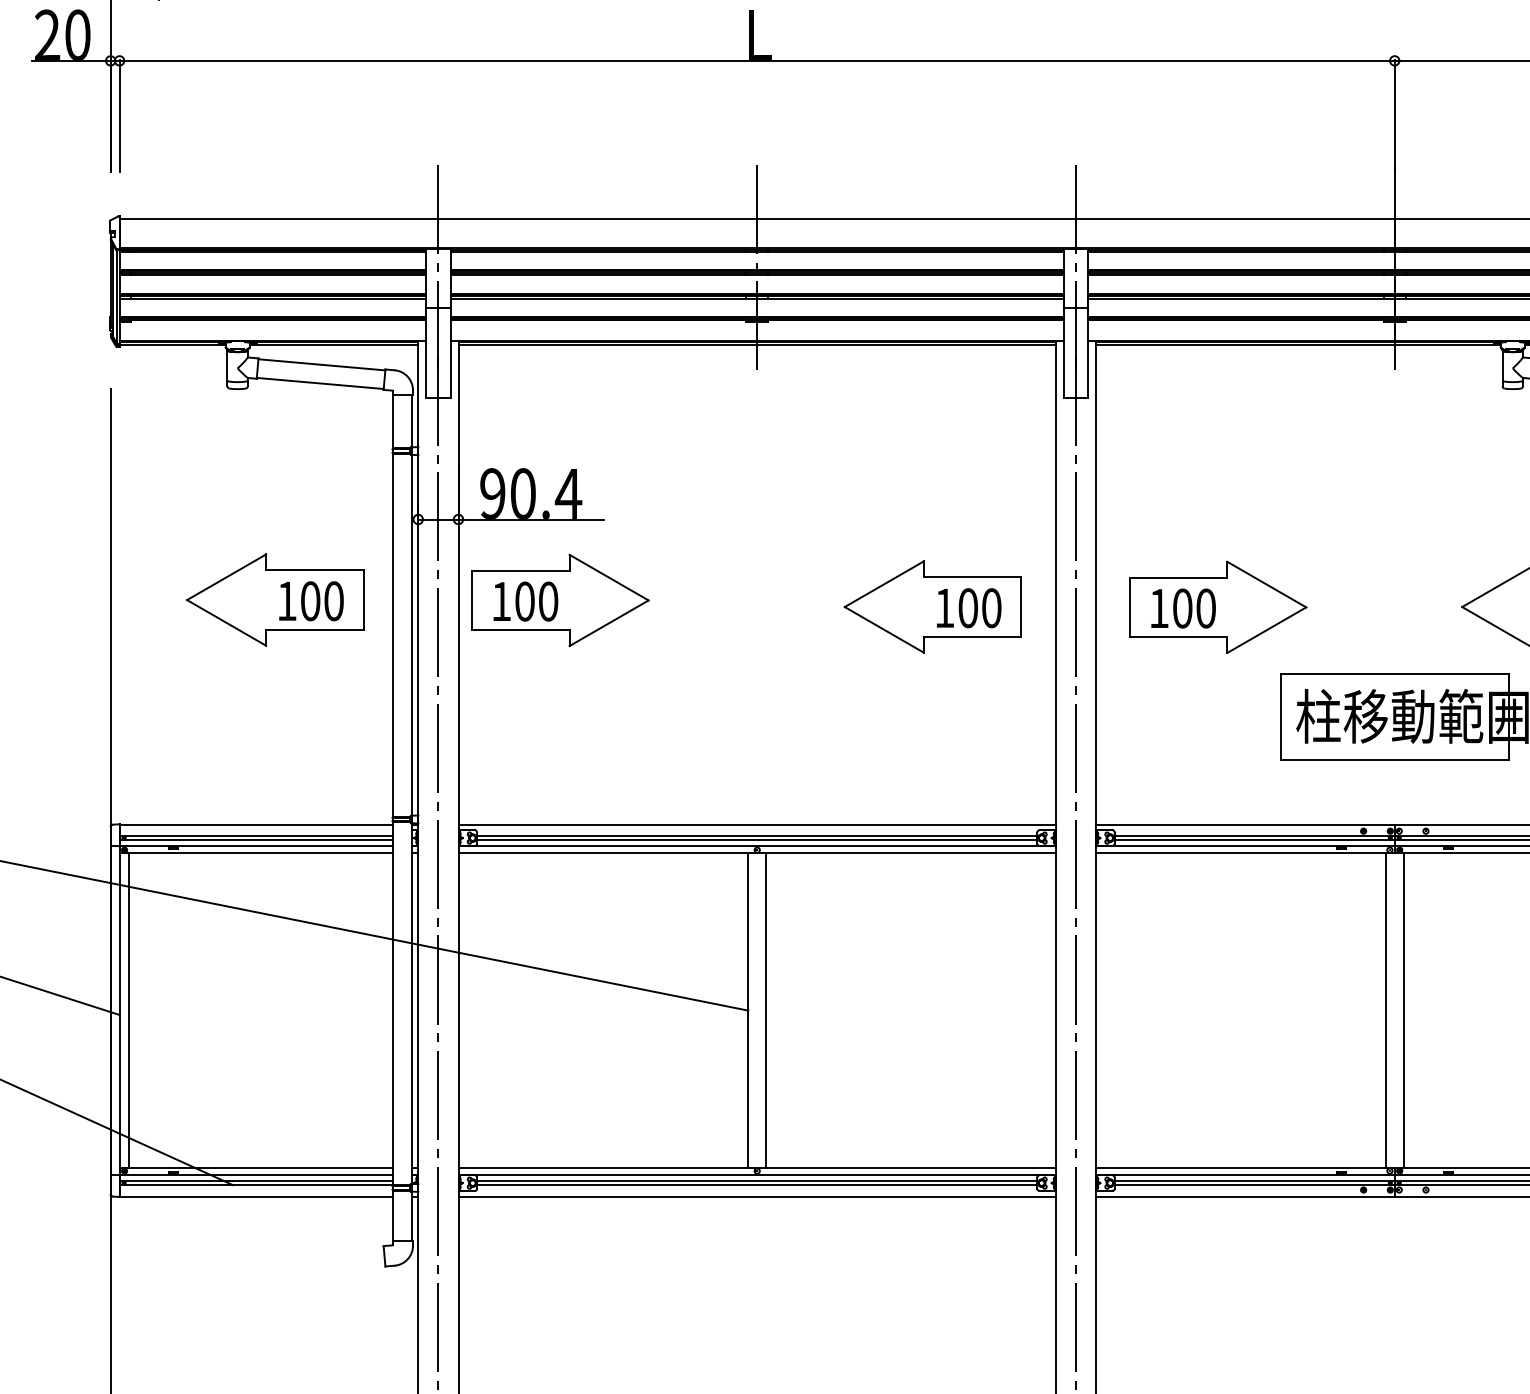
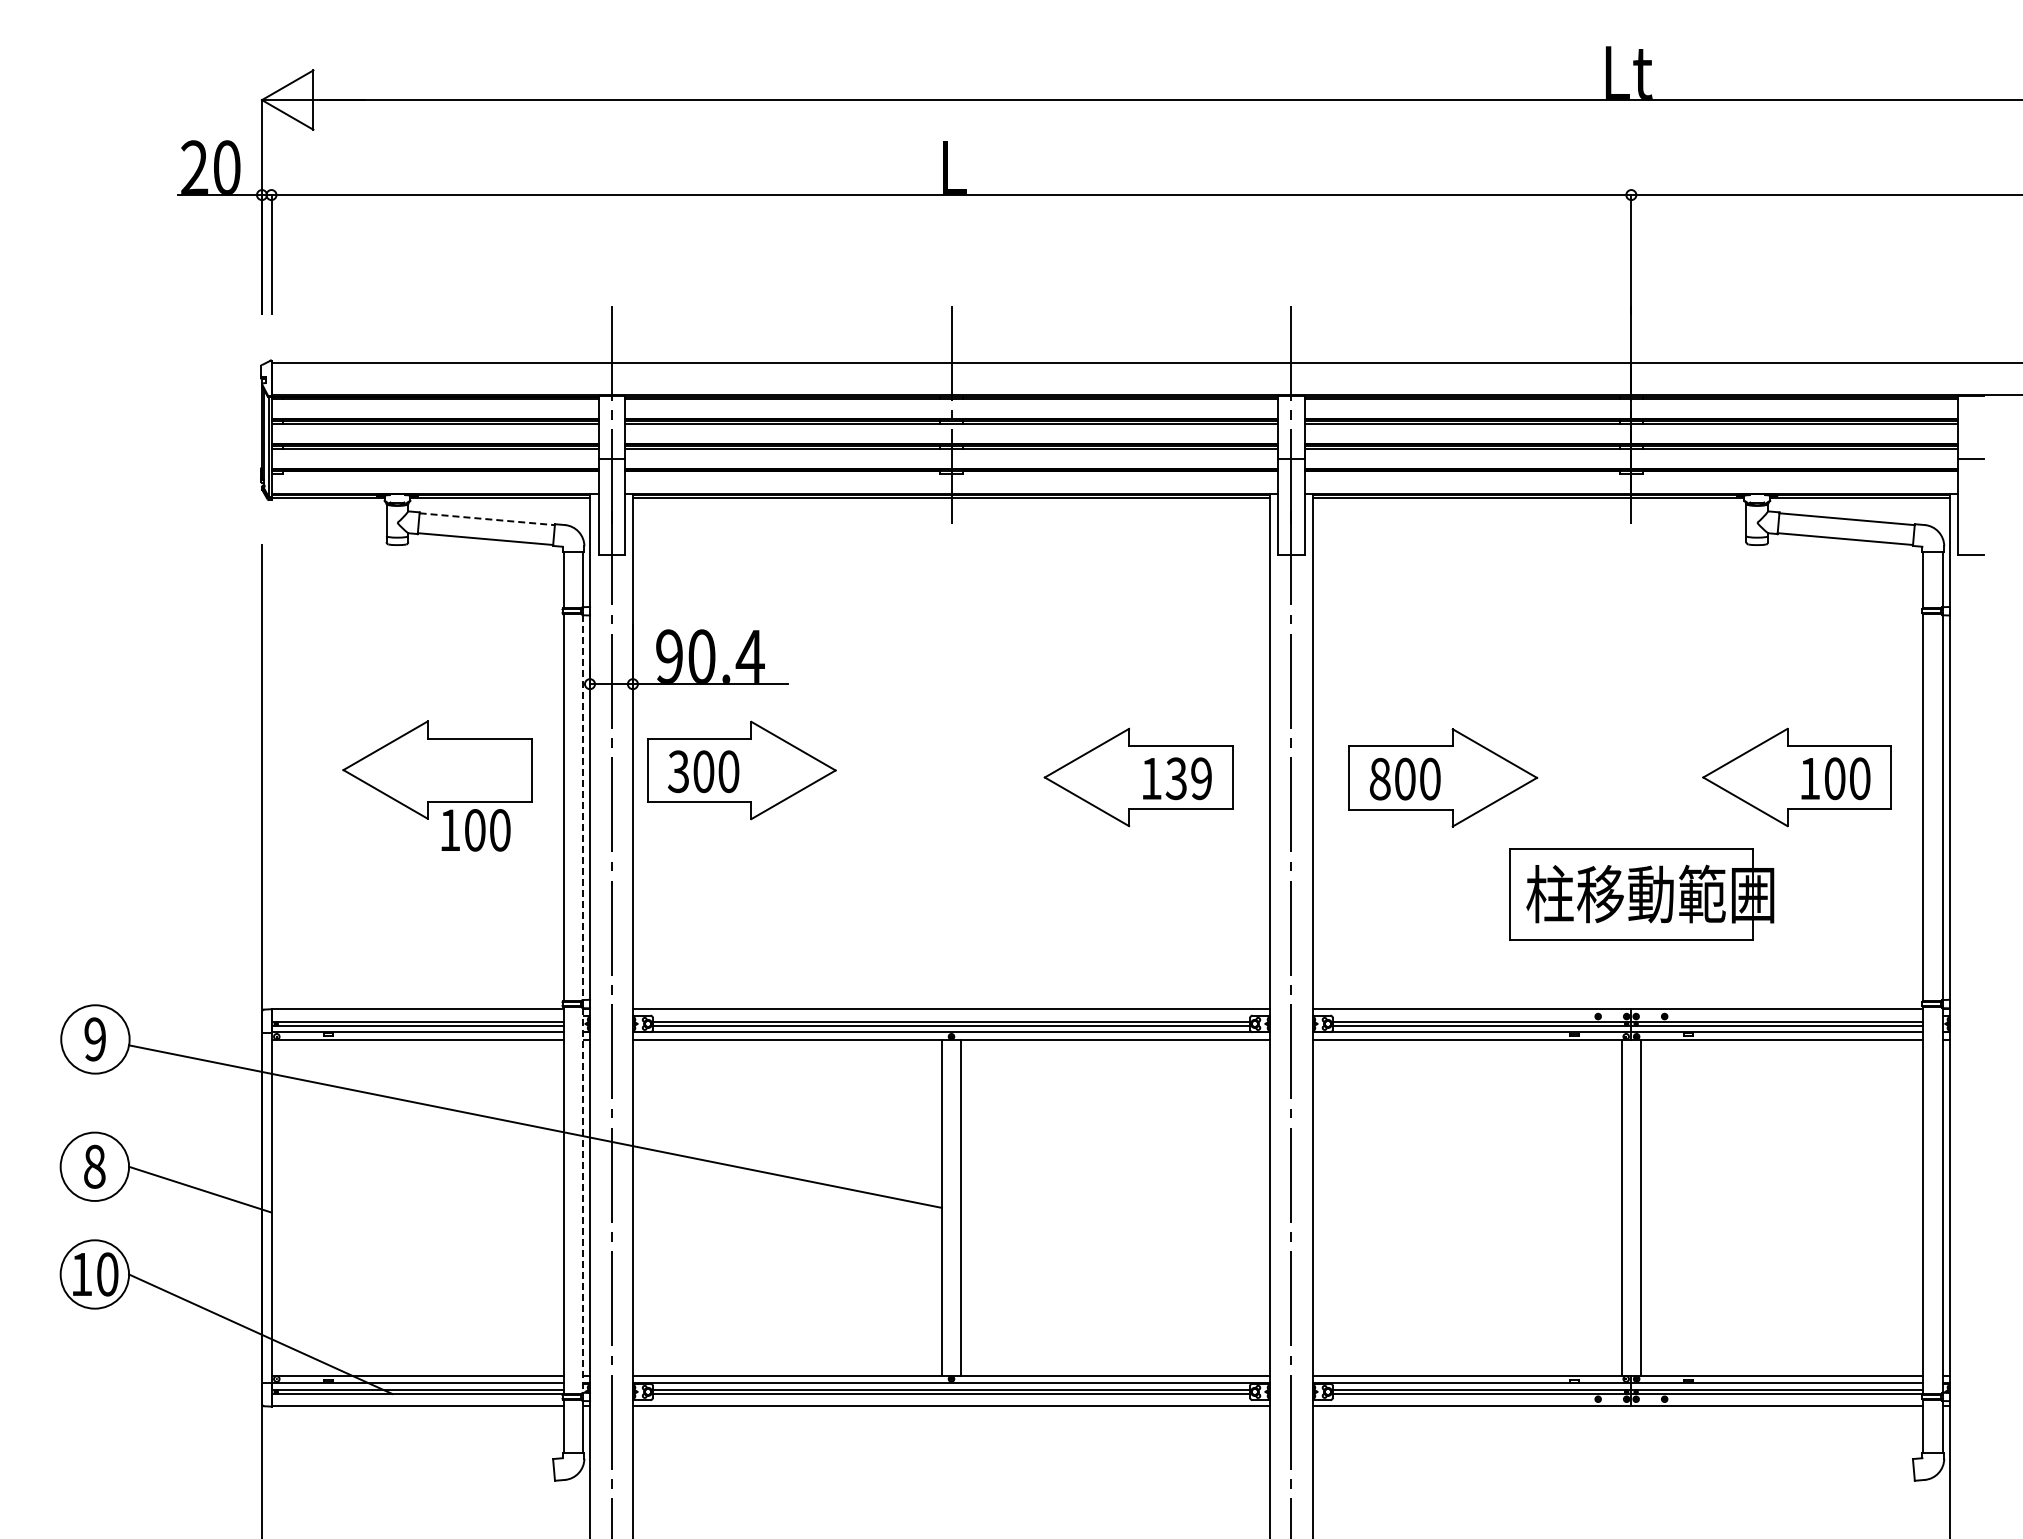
line: (322, 365) -> (487, 519), solid -> dashed
text: (310, 601) -> (475, 830), moved
text: (501, 601) -> (678, 771), 100 -> 300
text: (979, 607) -> (1188, 778), 100 -> 139
text: (1159, 607) -> (1380, 778), 100 -> 800
line: (412, 636) -> (583, 808), solid -> dashed
line: (412, 1003) -> (583, 1200), solid -> dashed
line: (128, 1010) -> (281, 1207), removed

